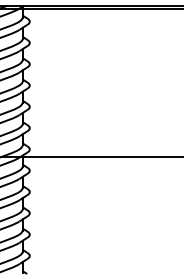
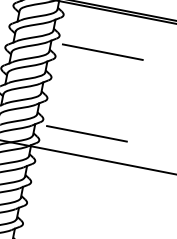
hatch: (74, 91) -> (94, 92), added

